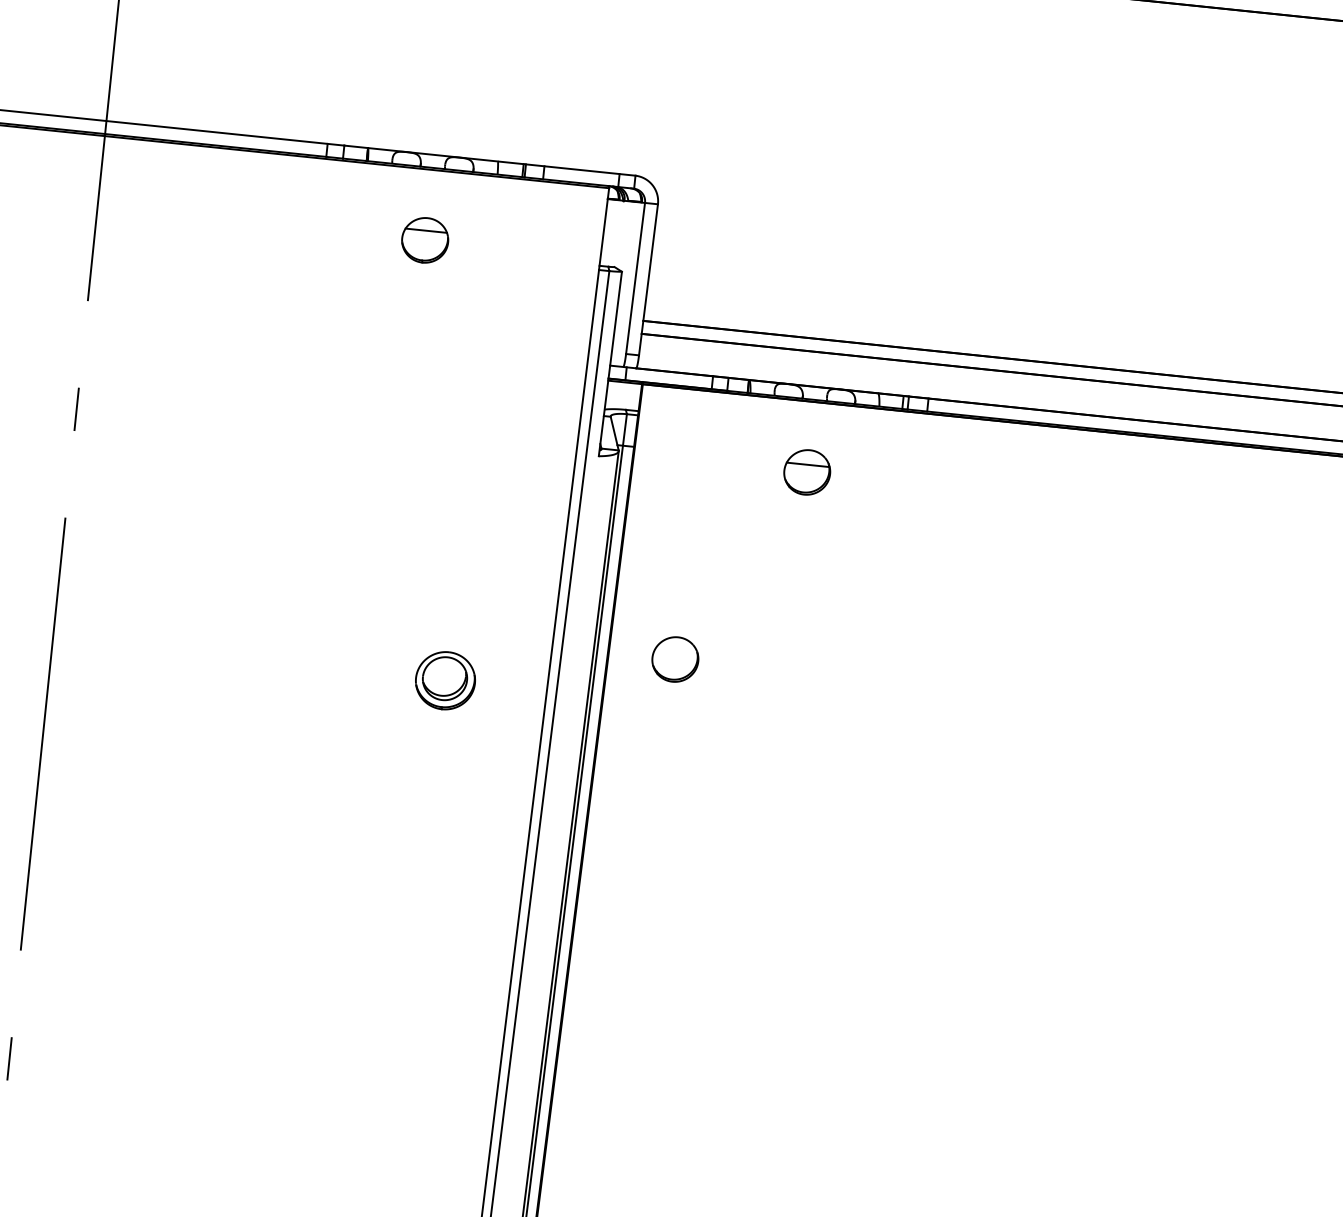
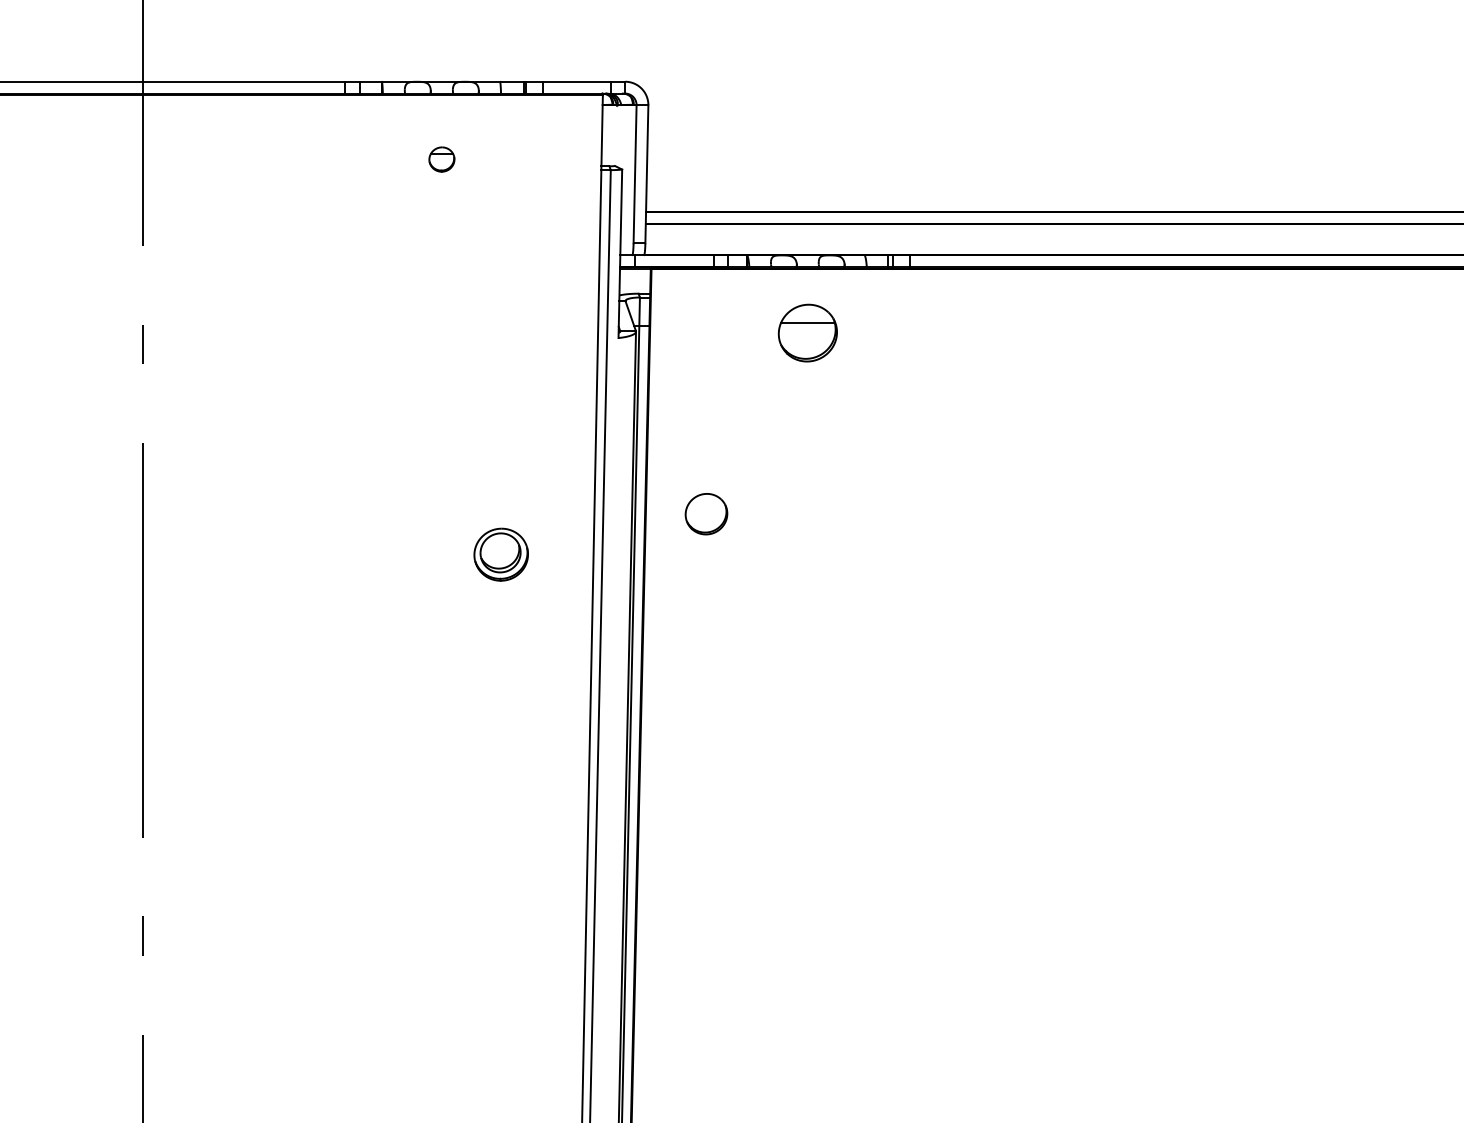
part: (424, 240) -> (441, 159), size x0.6
part: (806, 472) -> (807, 333), size x1.4

